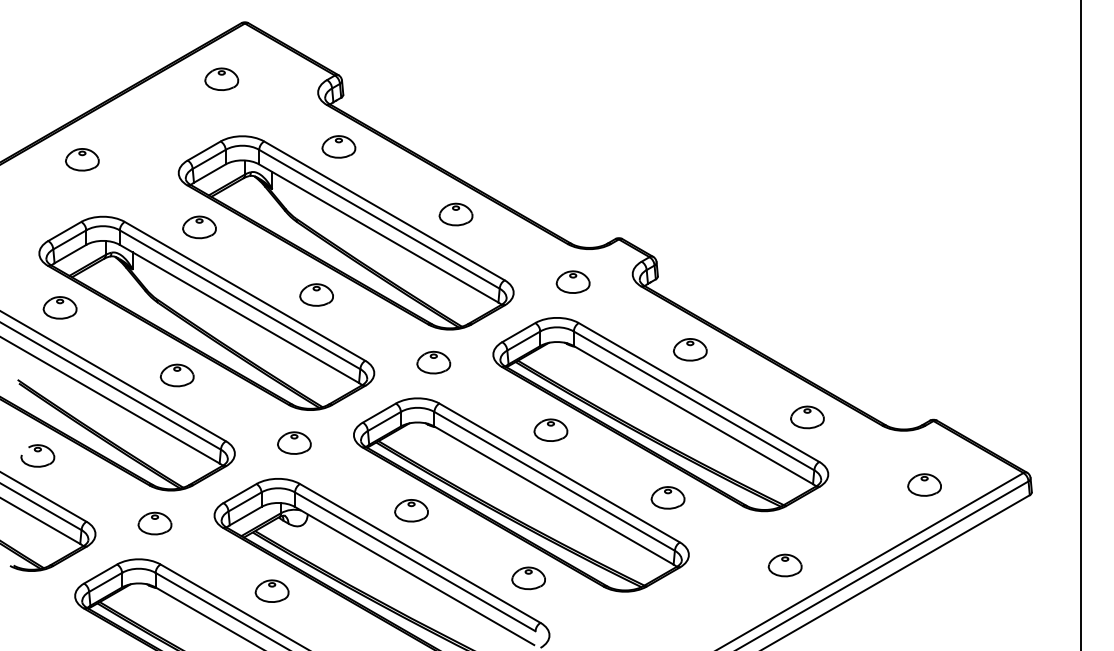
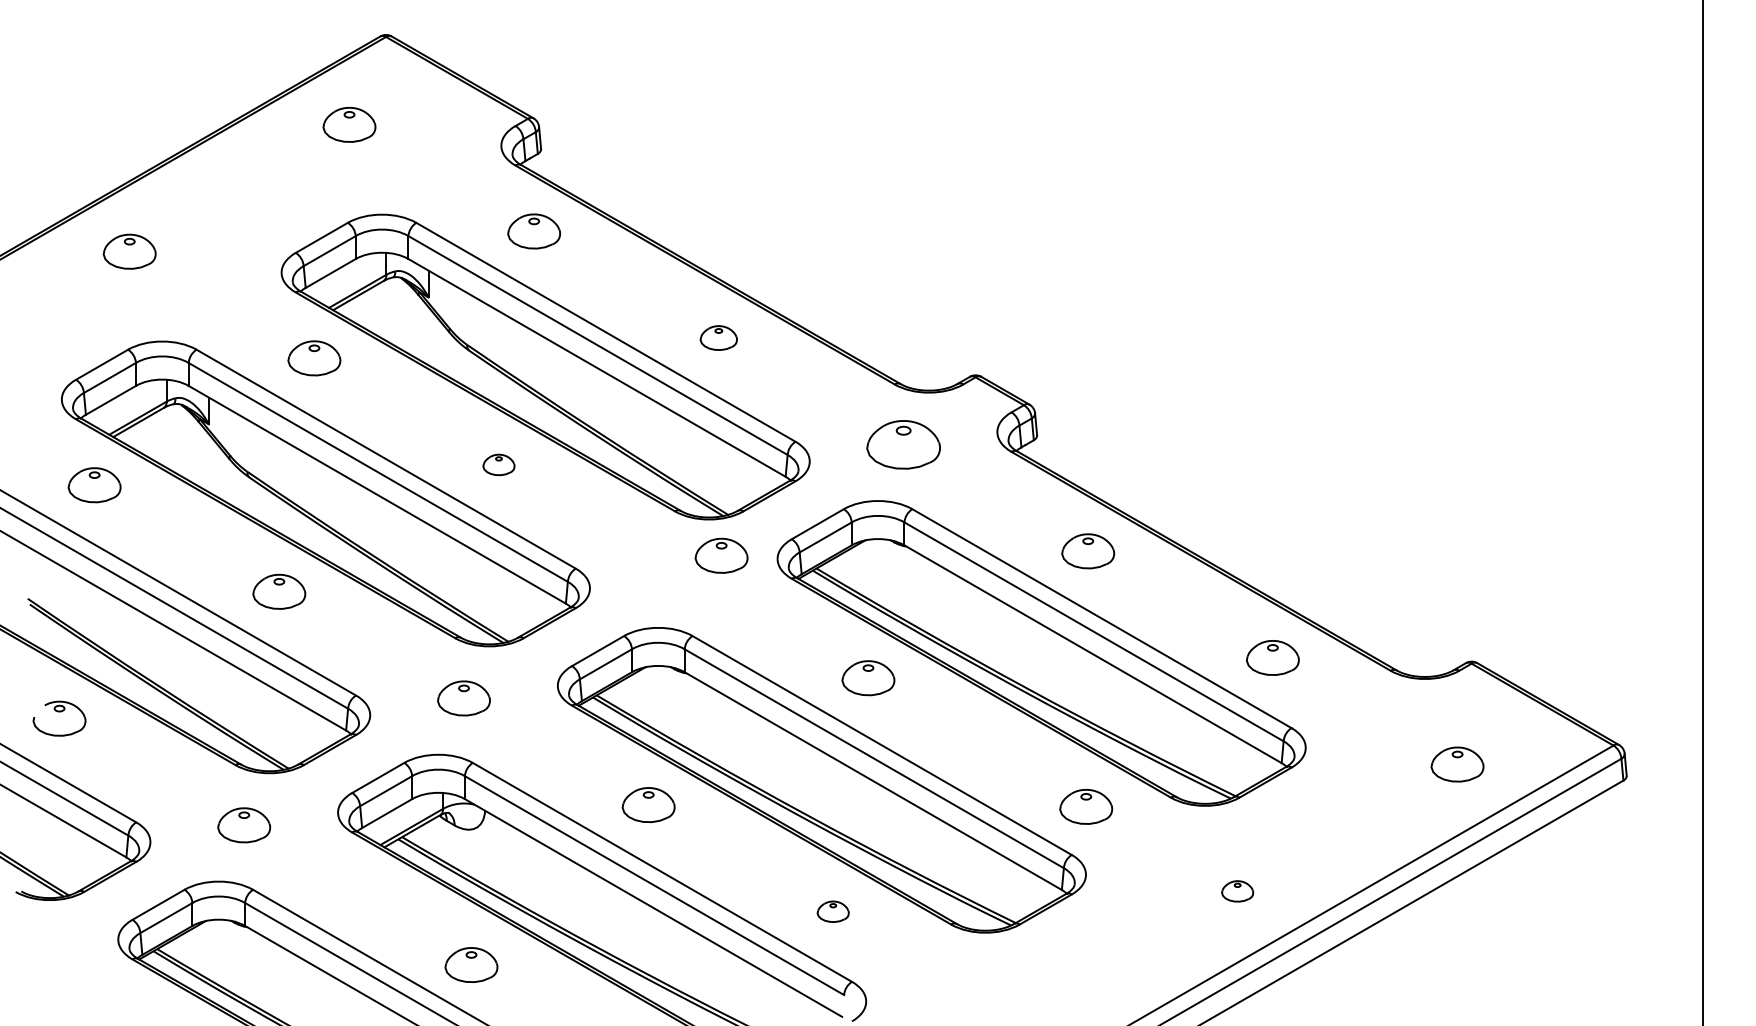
part: (455, 214) -> (717, 337), size x0.7
part: (572, 281) -> (902, 443), size x1.4
part: (316, 294) -> (498, 464), size x0.6
part: (433, 362) -> (721, 555), moved
part: (667, 497) -> (1085, 806), moved
part: (784, 565) -> (1236, 891), size x0.6
part: (528, 578) -> (833, 911), size x0.6
part: (271, 590) -> (470, 963), moved

